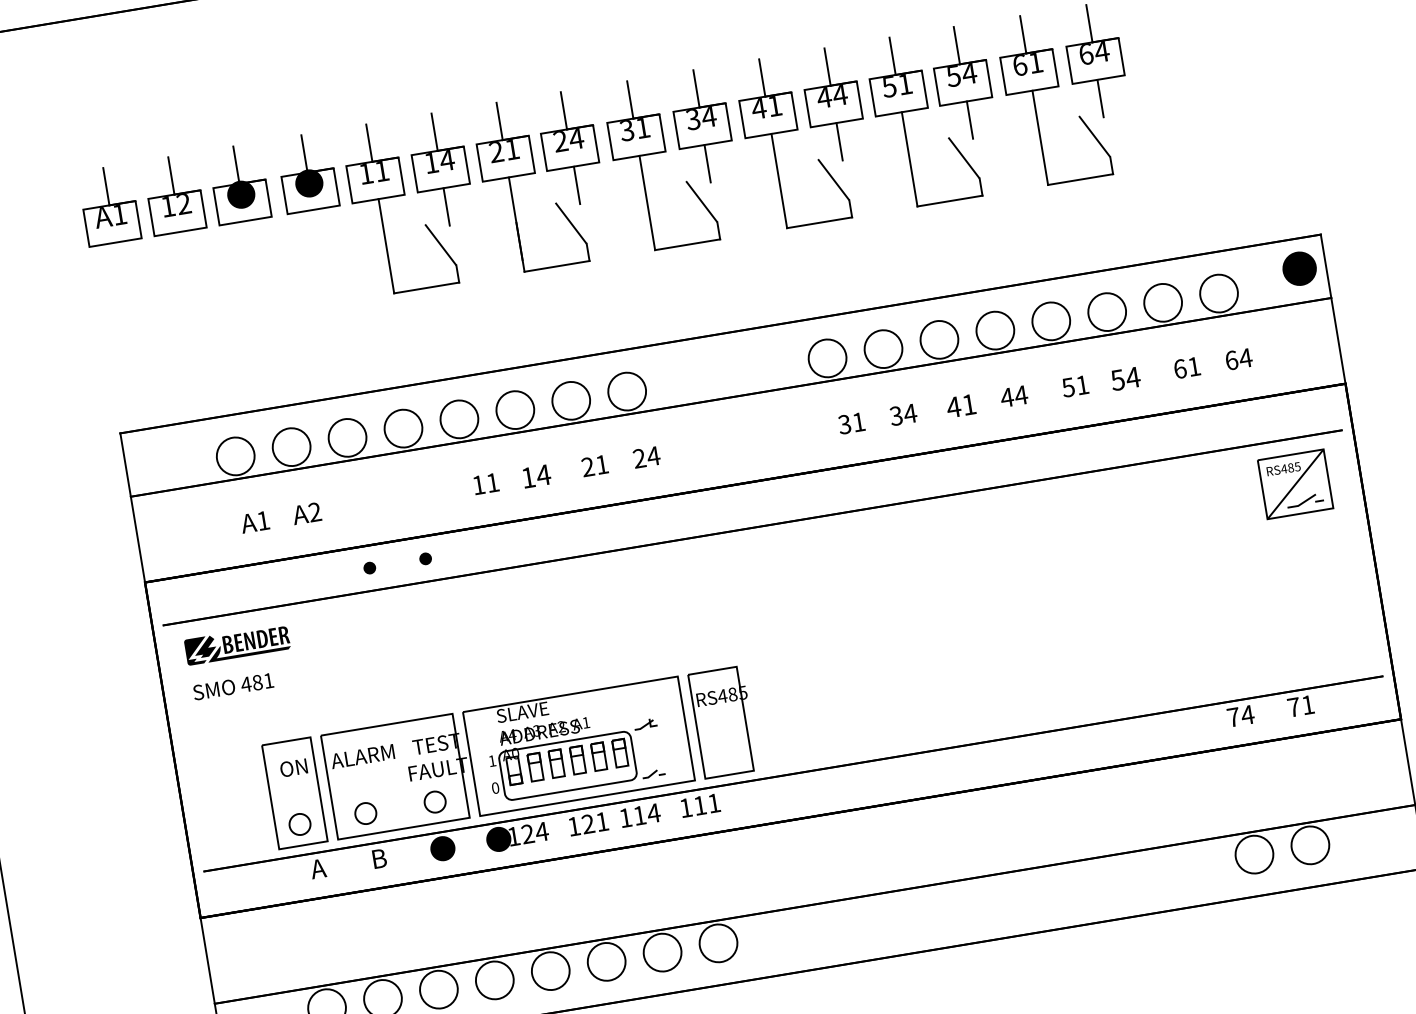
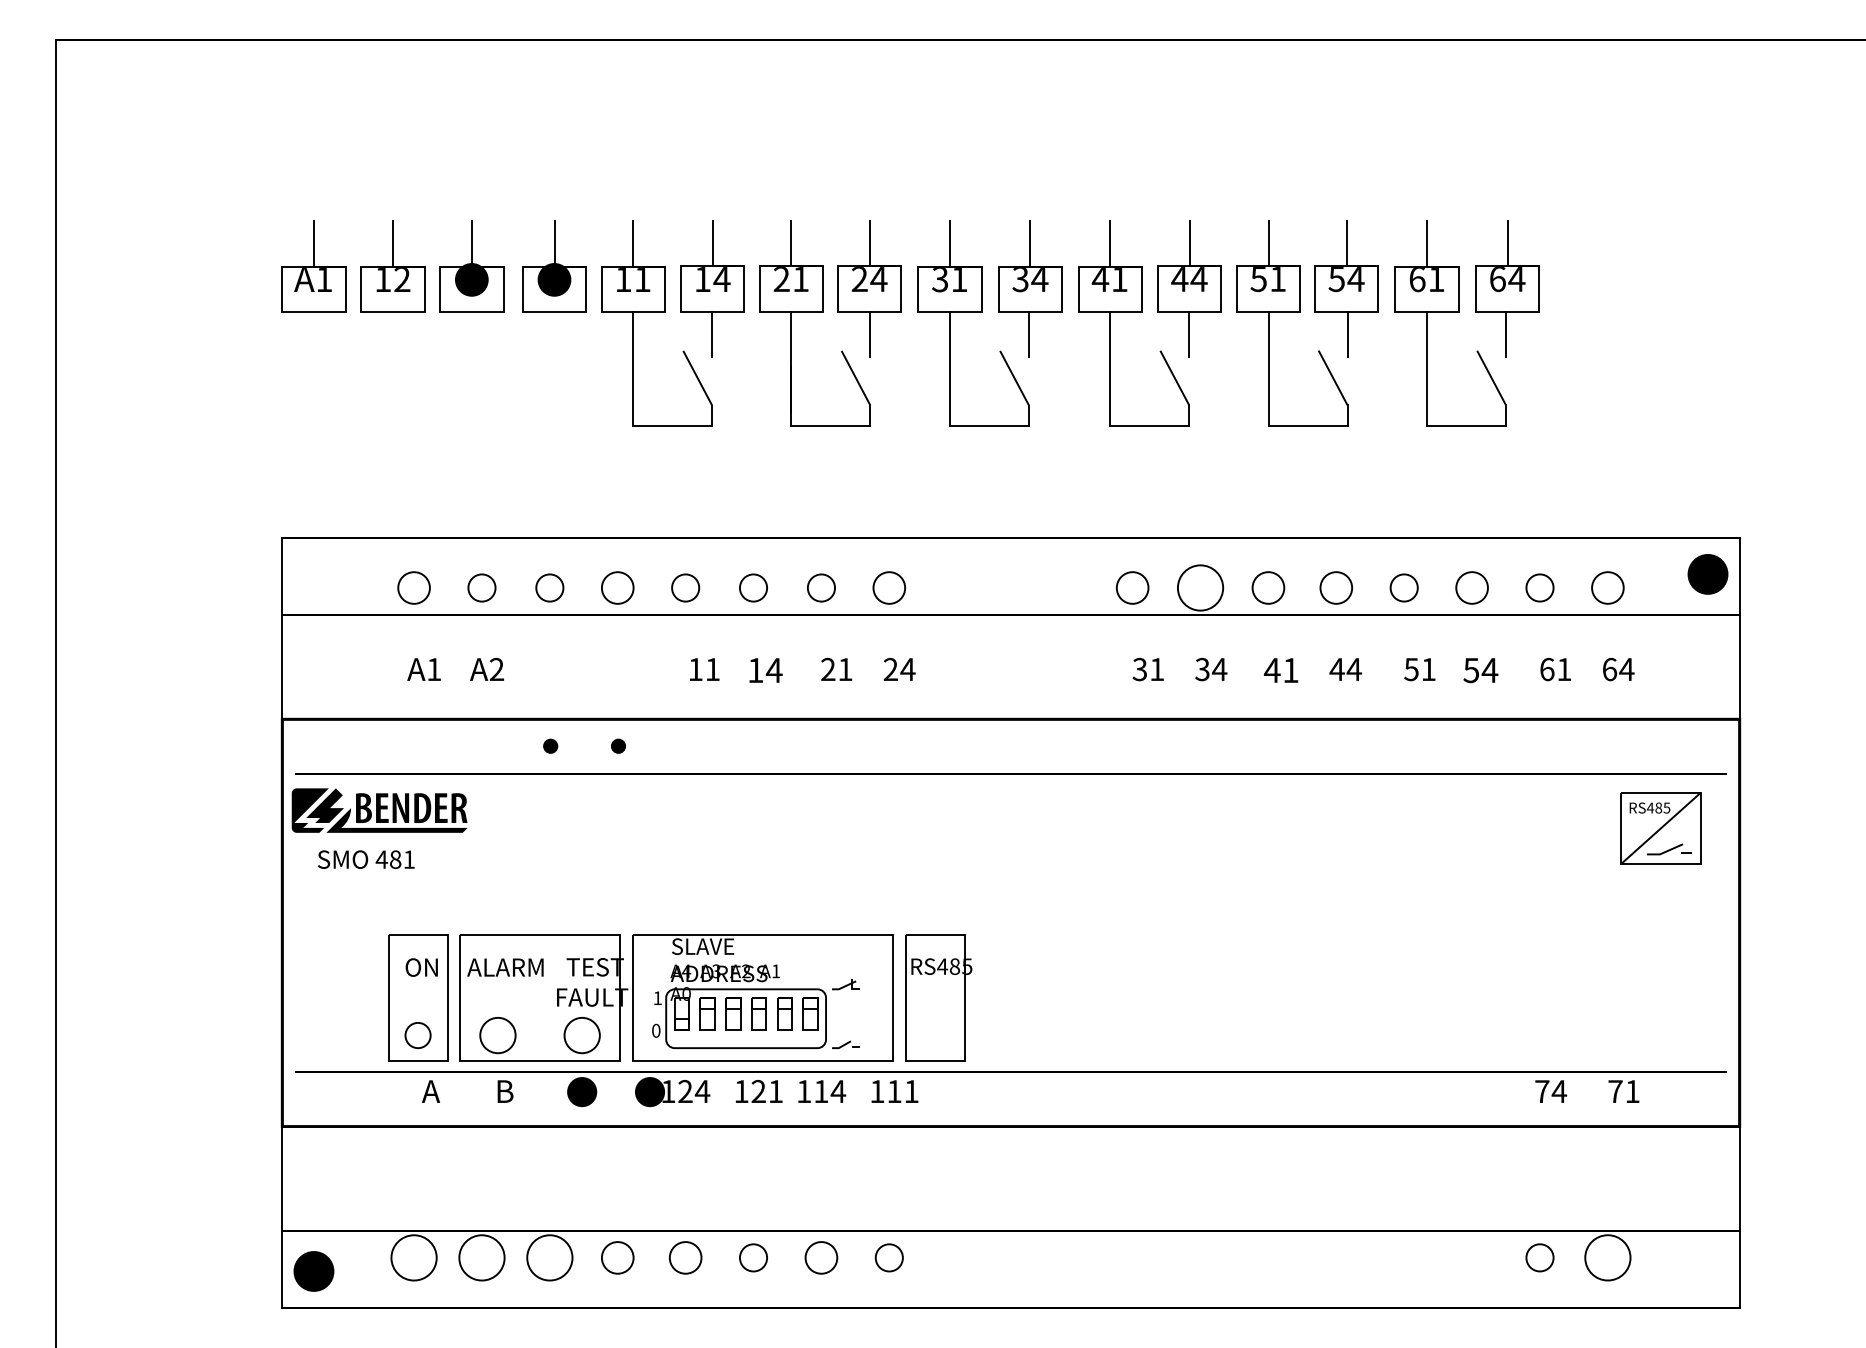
circle: (1218, 293) -> (1607, 587), size x0.7
circle: (1162, 302) -> (1539, 587), size x0.6
circle: (1106, 311) -> (1471, 587), size x0.7
circle: (1050, 321) -> (1403, 587), size x0.6
circle: (994, 330) -> (1335, 587), size x0.7
circle: (939, 339) -> (1268, 587), size x0.7
circle: (827, 358) -> (1132, 587), size x0.7
circle: (626, 391) -> (888, 587), size x0.7
circle: (571, 400) -> (821, 587), size x0.6
circle: (515, 409) -> (753, 587), size x0.6
circle: (459, 418) -> (685, 587), size x0.6
circle: (403, 428) -> (617, 587), size x0.7
circle: (347, 437) -> (549, 587), size x0.6
circle: (291, 446) -> (481, 587), size x0.6
circle: (235, 456) -> (413, 587), size x0.7
part: (236, 644) -> (378, 810), size x1.4
part: (434, 802) -> (581, 1035), size x1.4
part: (365, 813) -> (497, 1035), size x1.4
circle: (1254, 854) -> (1539, 1257), size x0.6
circle: (717, 943) -> (888, 1257), size x0.6
circle: (662, 952) -> (821, 1257), size x0.7
circle: (606, 961) -> (753, 1257), size x0.6
circle: (550, 970) -> (685, 1257), size x0.7
circle: (494, 980) -> (617, 1257), size x0.7

